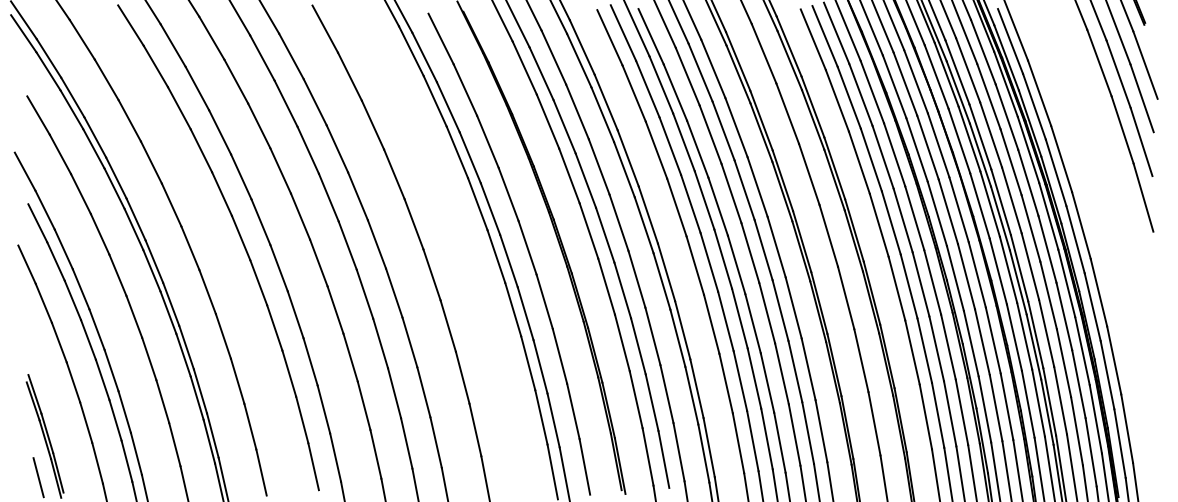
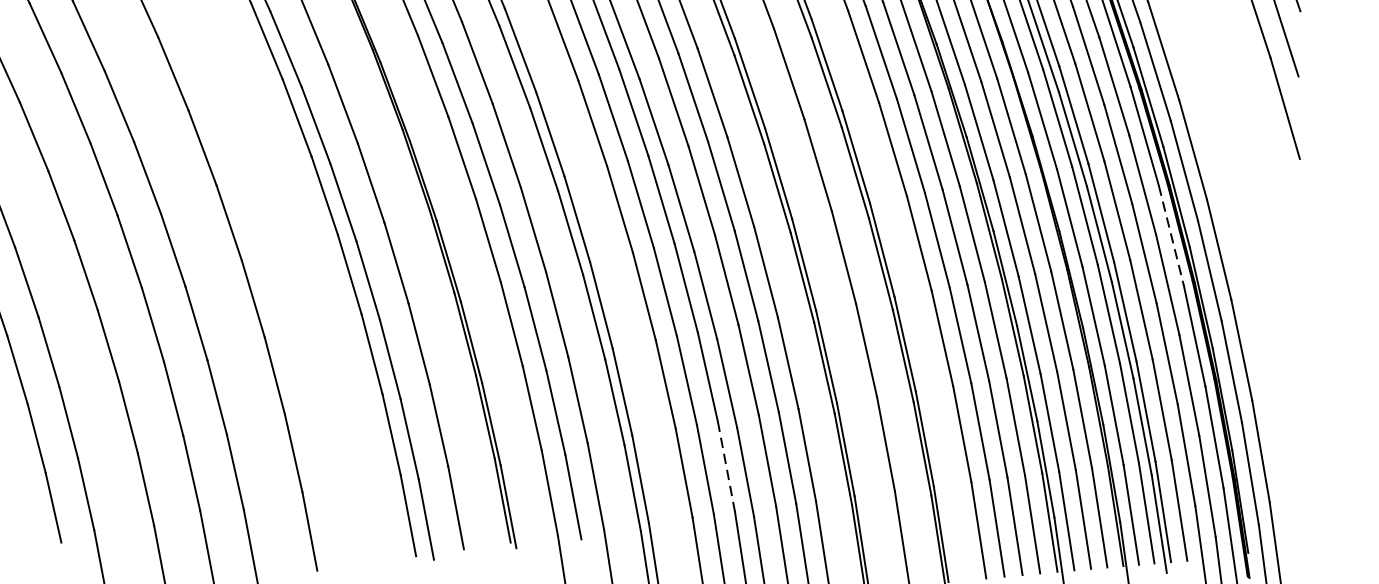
line: (1066, 283) -> (1170, 235), solid -> dashed
line: (767, 439) -> (727, 467), solid -> dashed

